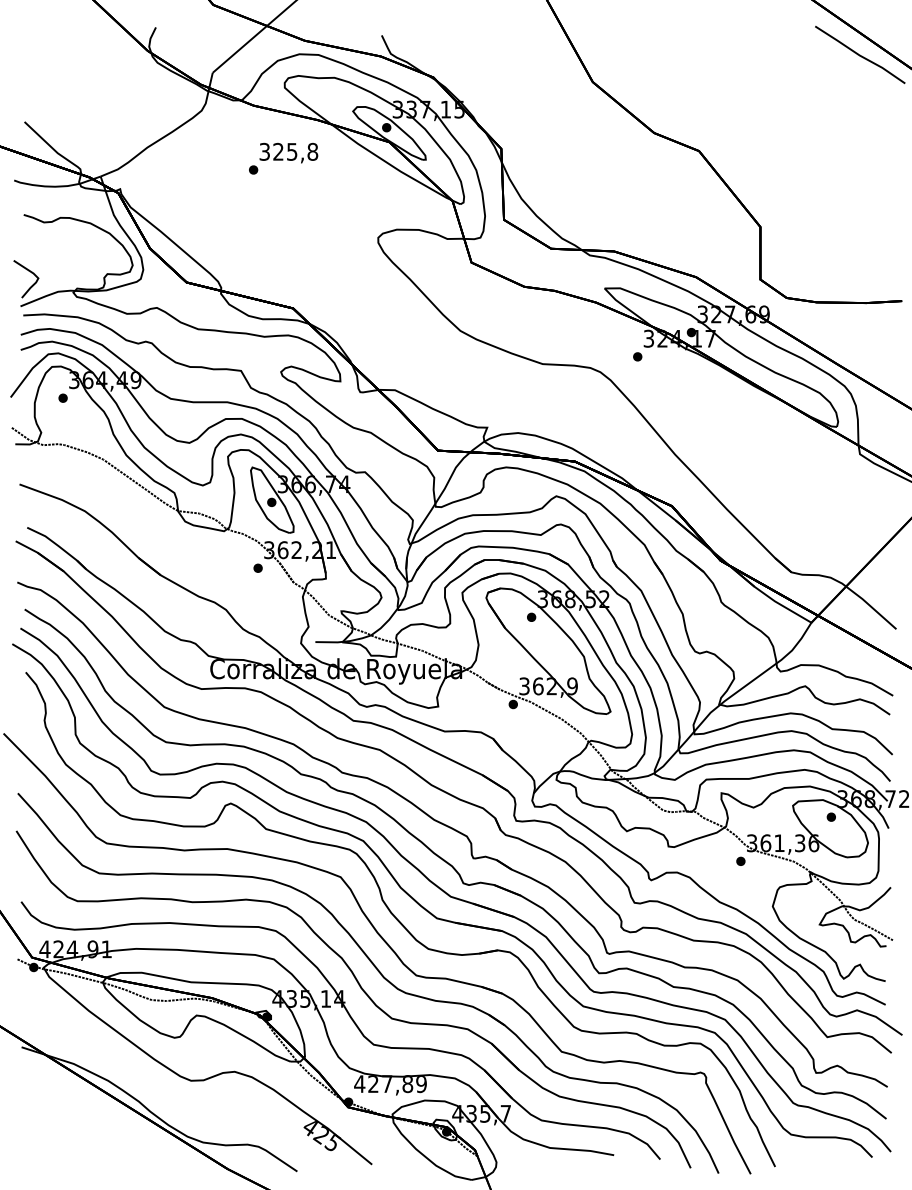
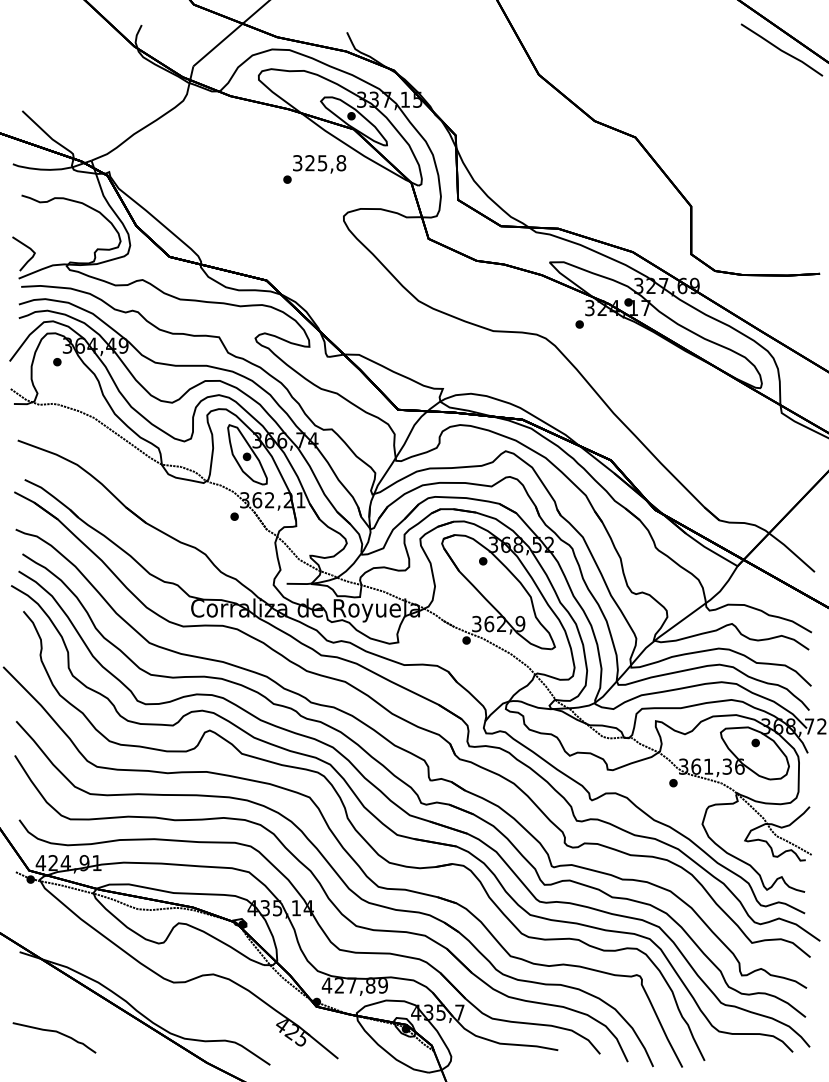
text: (283, 158) -> (314, 169), moved
curve: (59, 1135) -> (54, 1032), added

